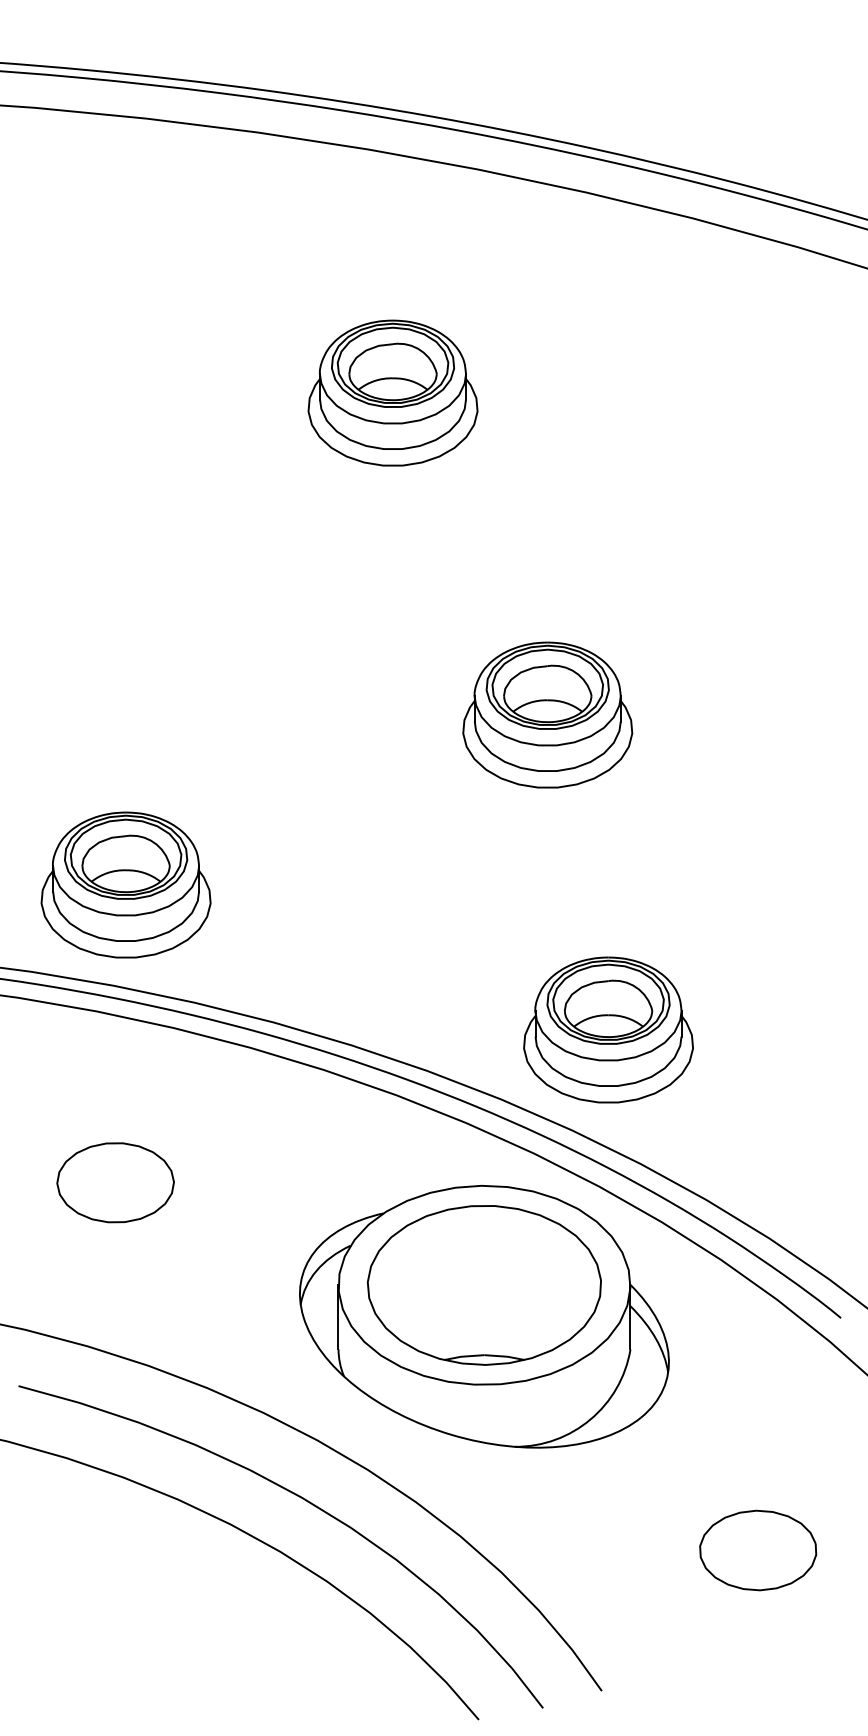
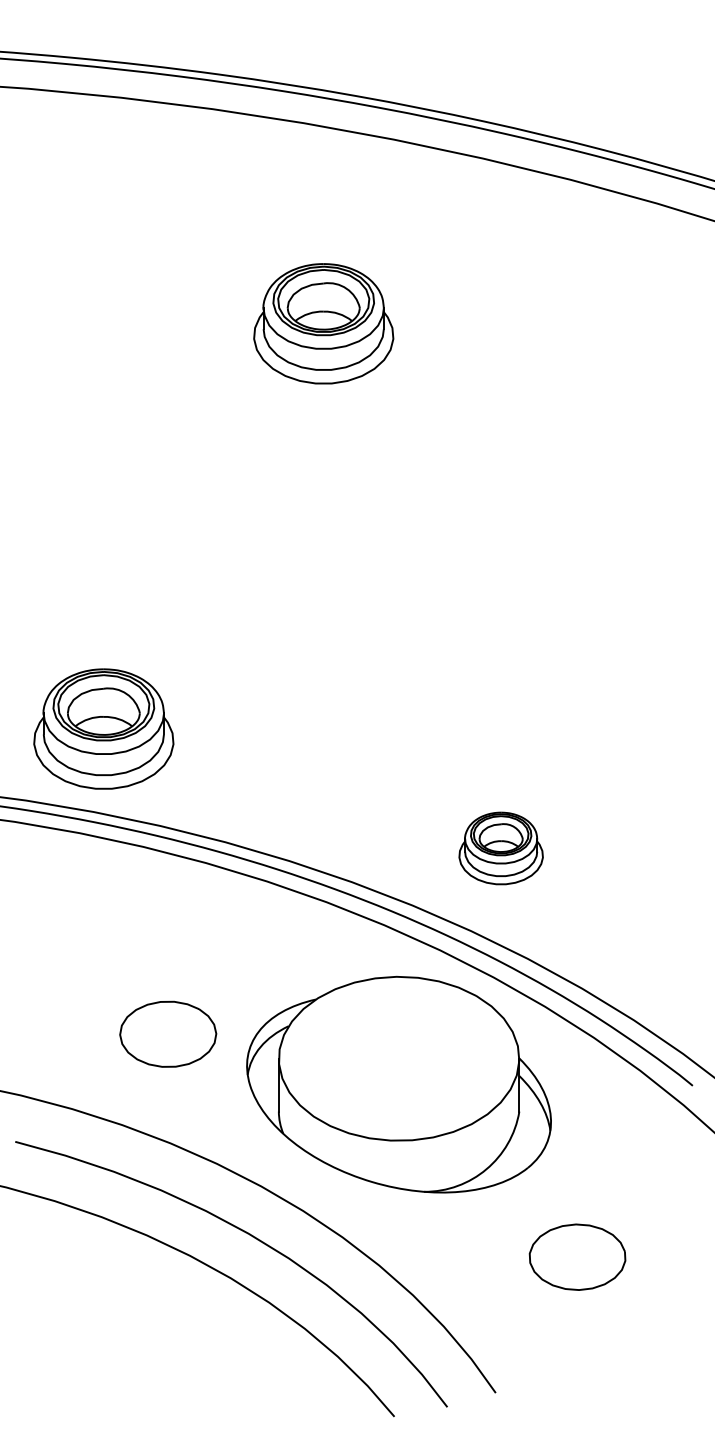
part: (546, 714) -> (450, 588), removed
part: (607, 1030) -> (500, 848), size x0.6
part: (115, 1181) -> (168, 1033), moved
part: (483, 1284) -> (398, 1058), removed
part: (758, 1549) -> (577, 1256), moved

